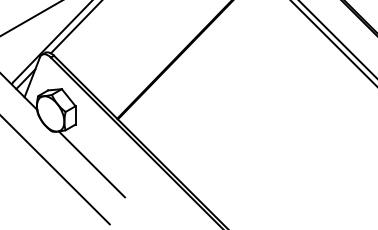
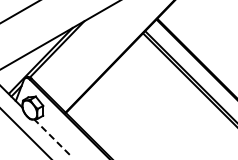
line: (91, 163) -> (51, 136), solid -> dashed

